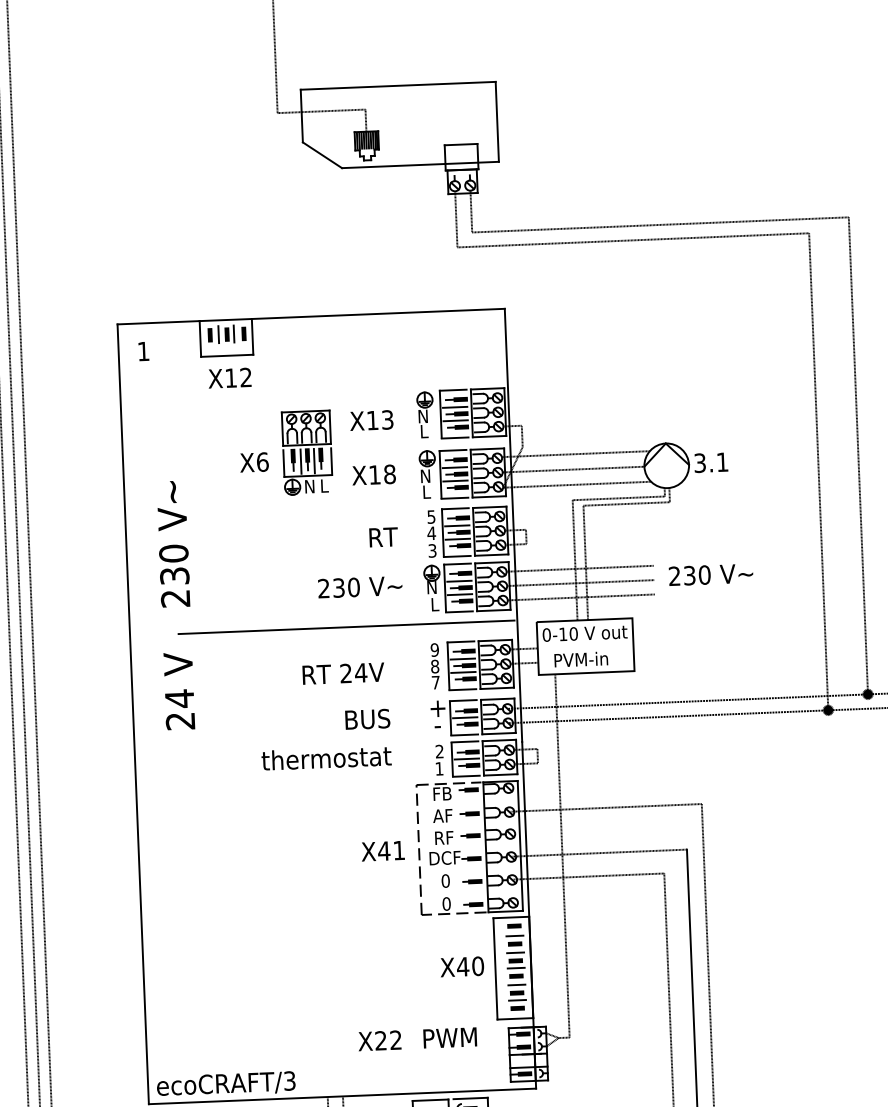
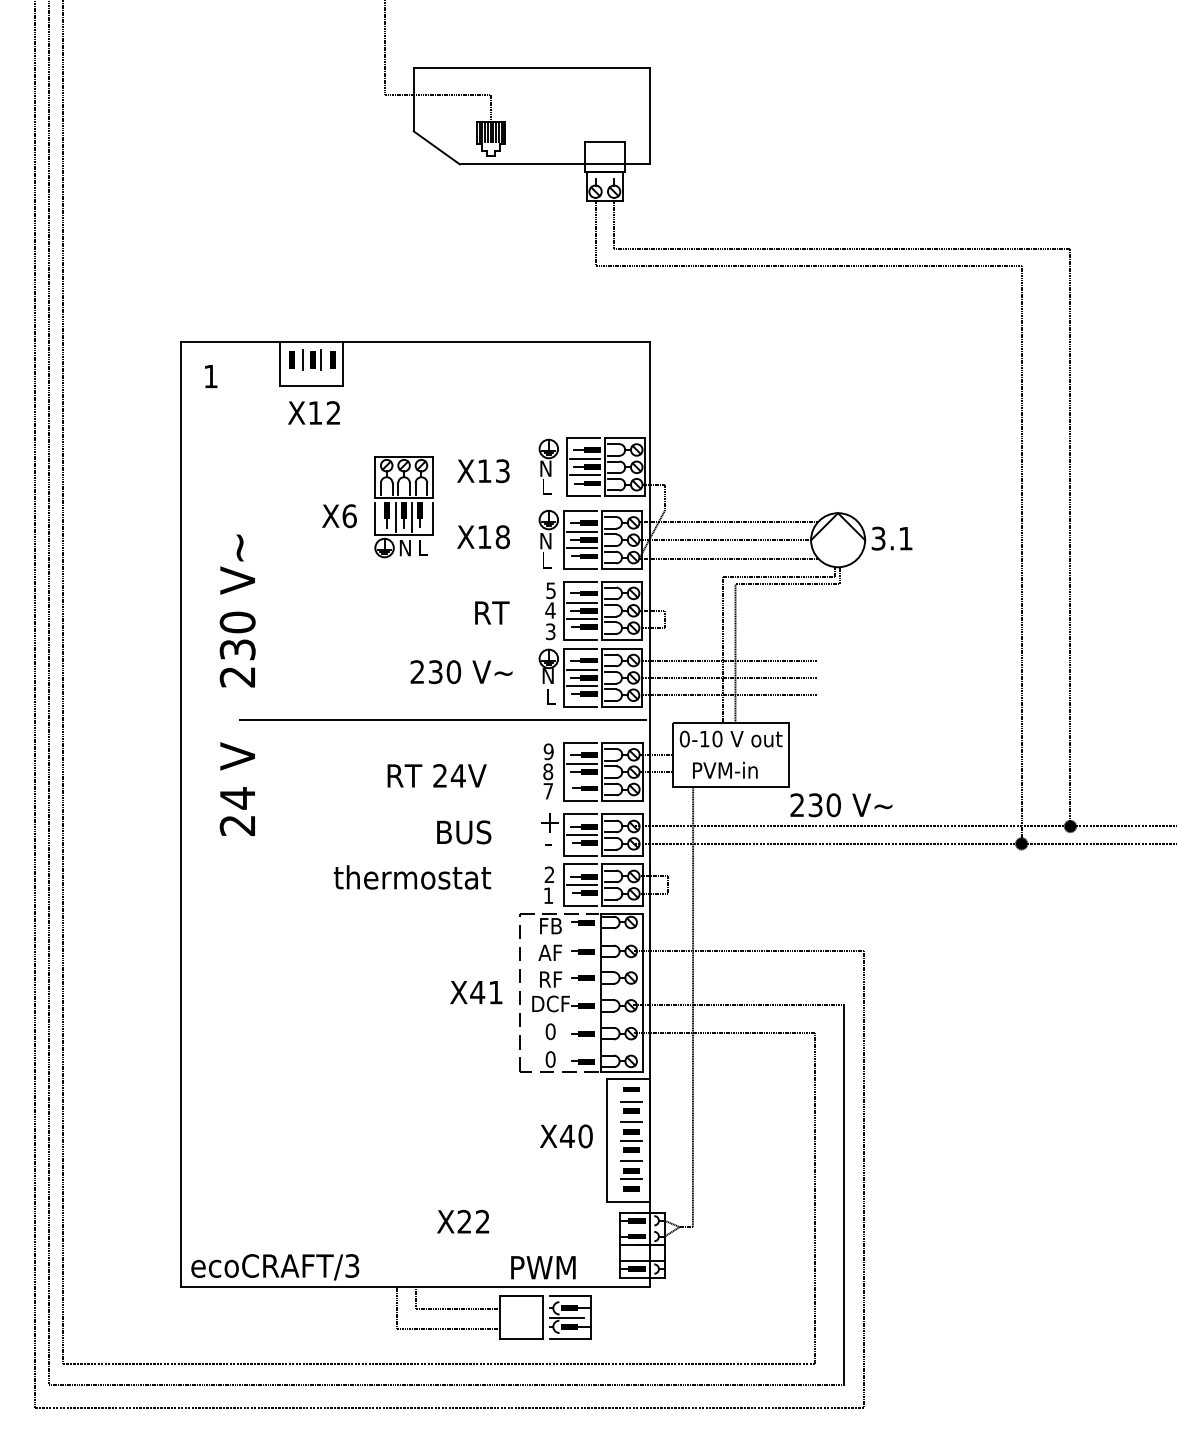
text: (711, 575) -> (841, 805), moved
line: (462, 672) -> (581, 780), removed
text: (450, 1037) -> (543, 1267), moved

